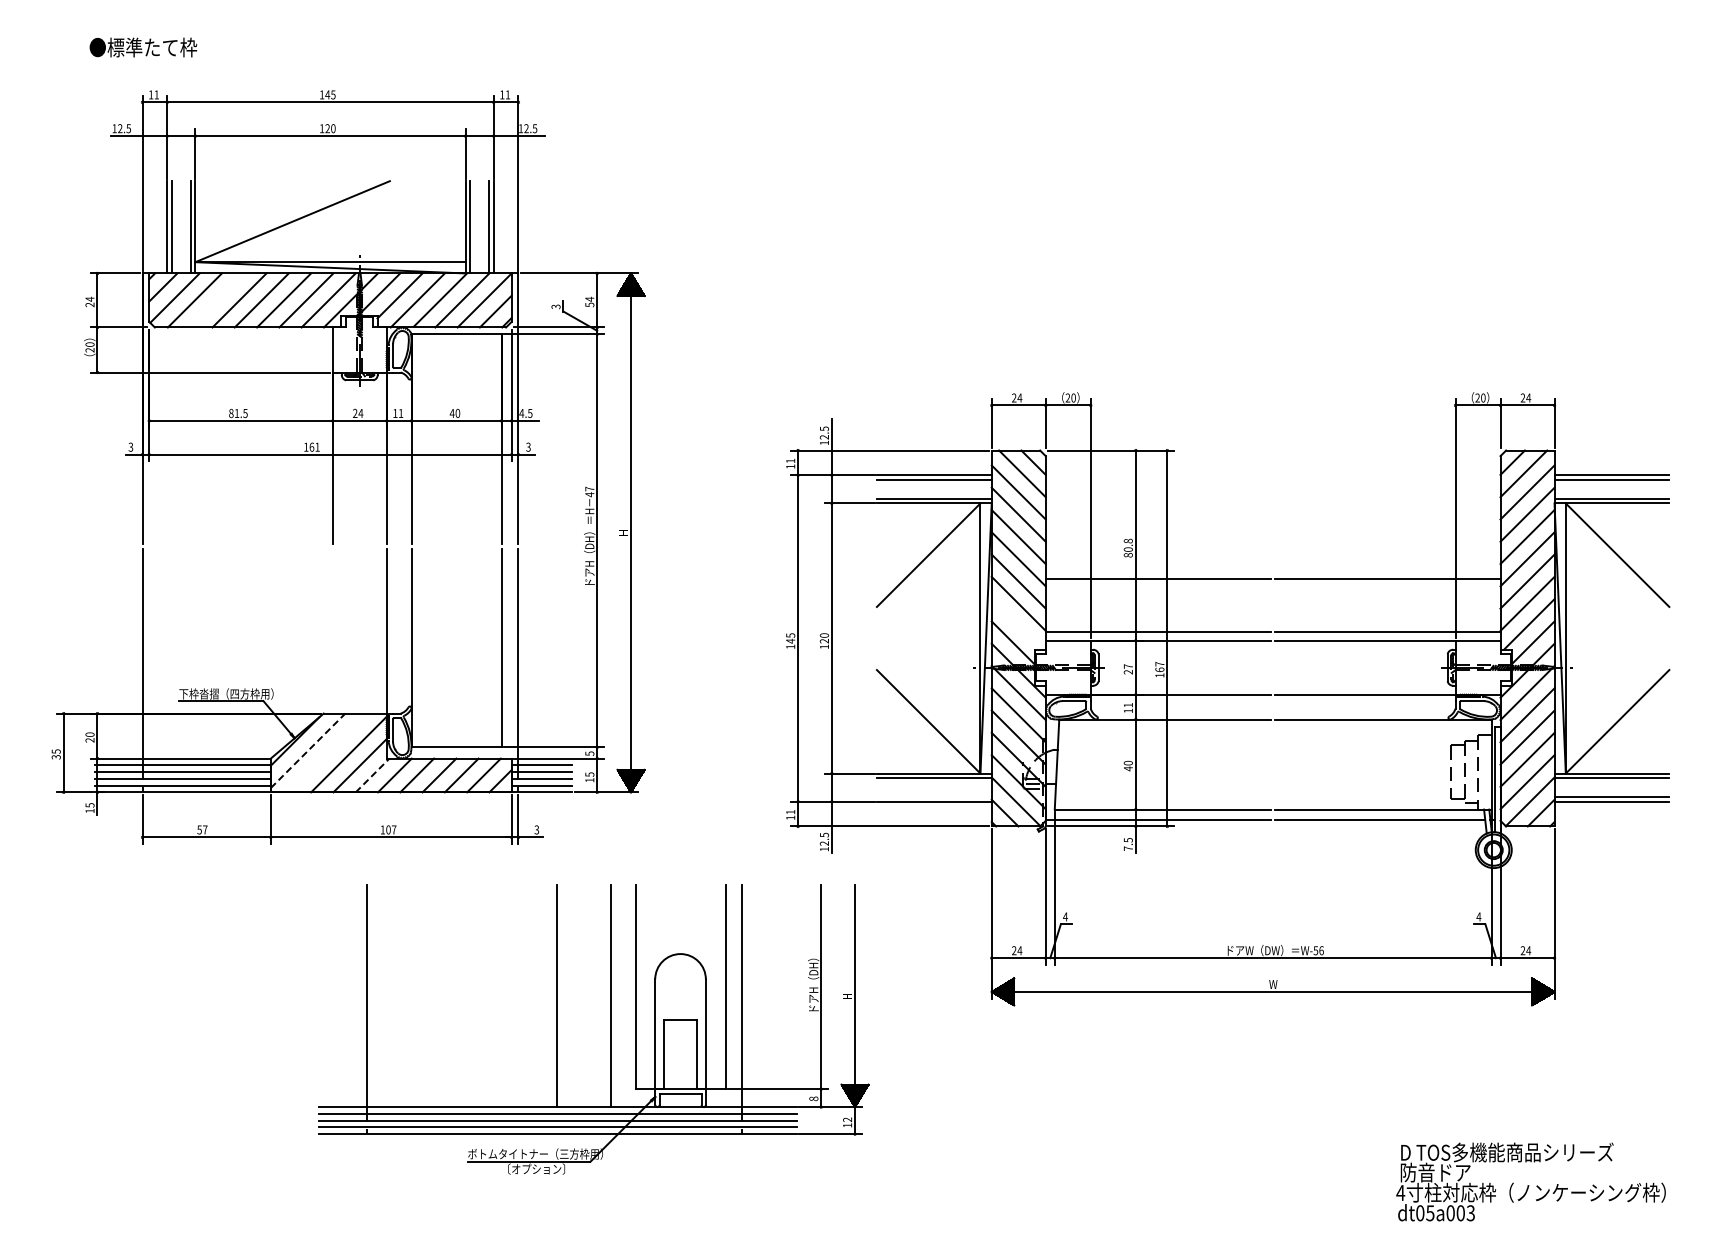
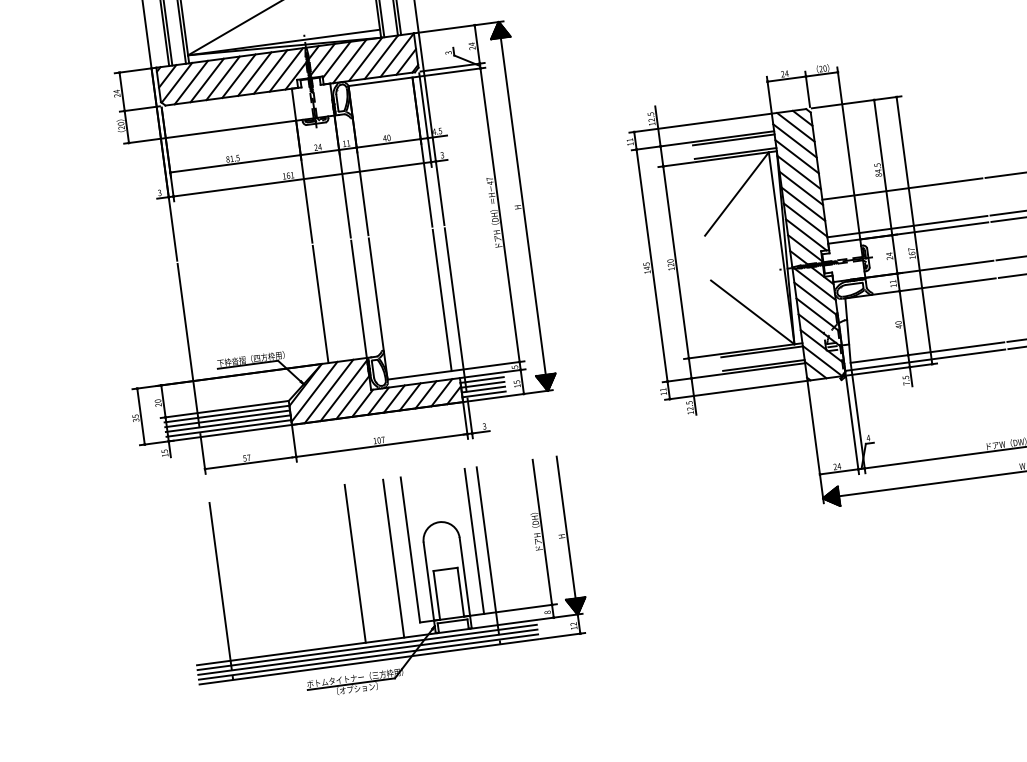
line: (217, 300) -> (207, 80), added
text: (589, 304) -> (472, 48), 54 -> 24
text: (1127, 545) -> (877, 168), 80.8 -> 84.5
line: (1016, 624) -> (805, 234), added
line: (332, 630) -> (320, 304), added
text: (1127, 666) -> (888, 254), 27 -> 24
line: (308, 750) -> (314, 391), dashed -> solid
line: (327, 752) -> (328, 391), added
line: (372, 775) -> (362, 403), dashed -> solid
line: (933, 797) -> (763, 365), added
part: (610, 1029) -> (396, 582), moved

